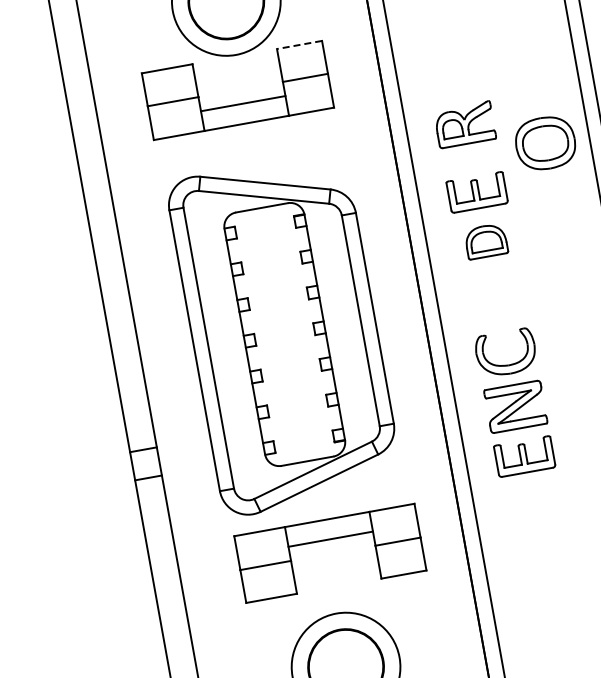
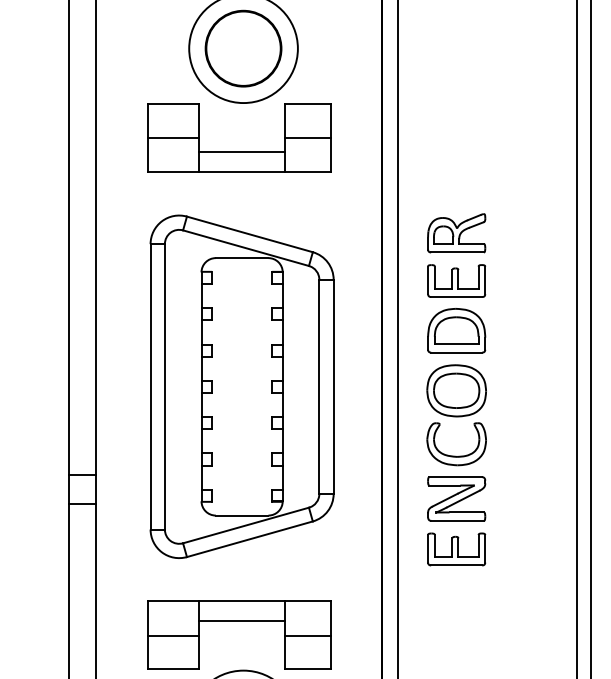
line: (299, 45) -> (307, 104), dashed -> solid
part: (464, 124) -> (456, 233), moved
part: (545, 143) -> (456, 390), moved
part: (485, 241) -> (456, 330), size x1.43
part: (328, 539) -> (239, 621), moved

